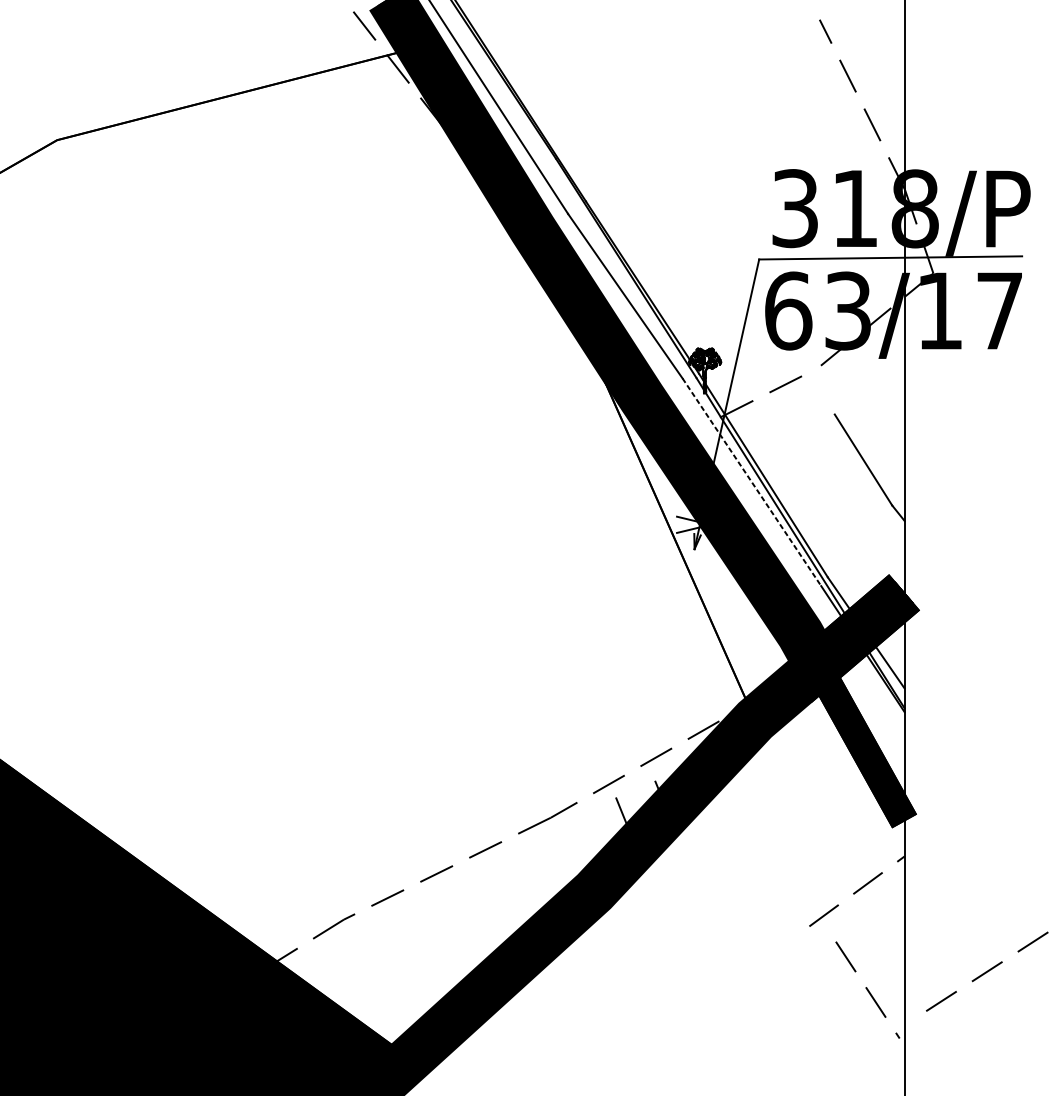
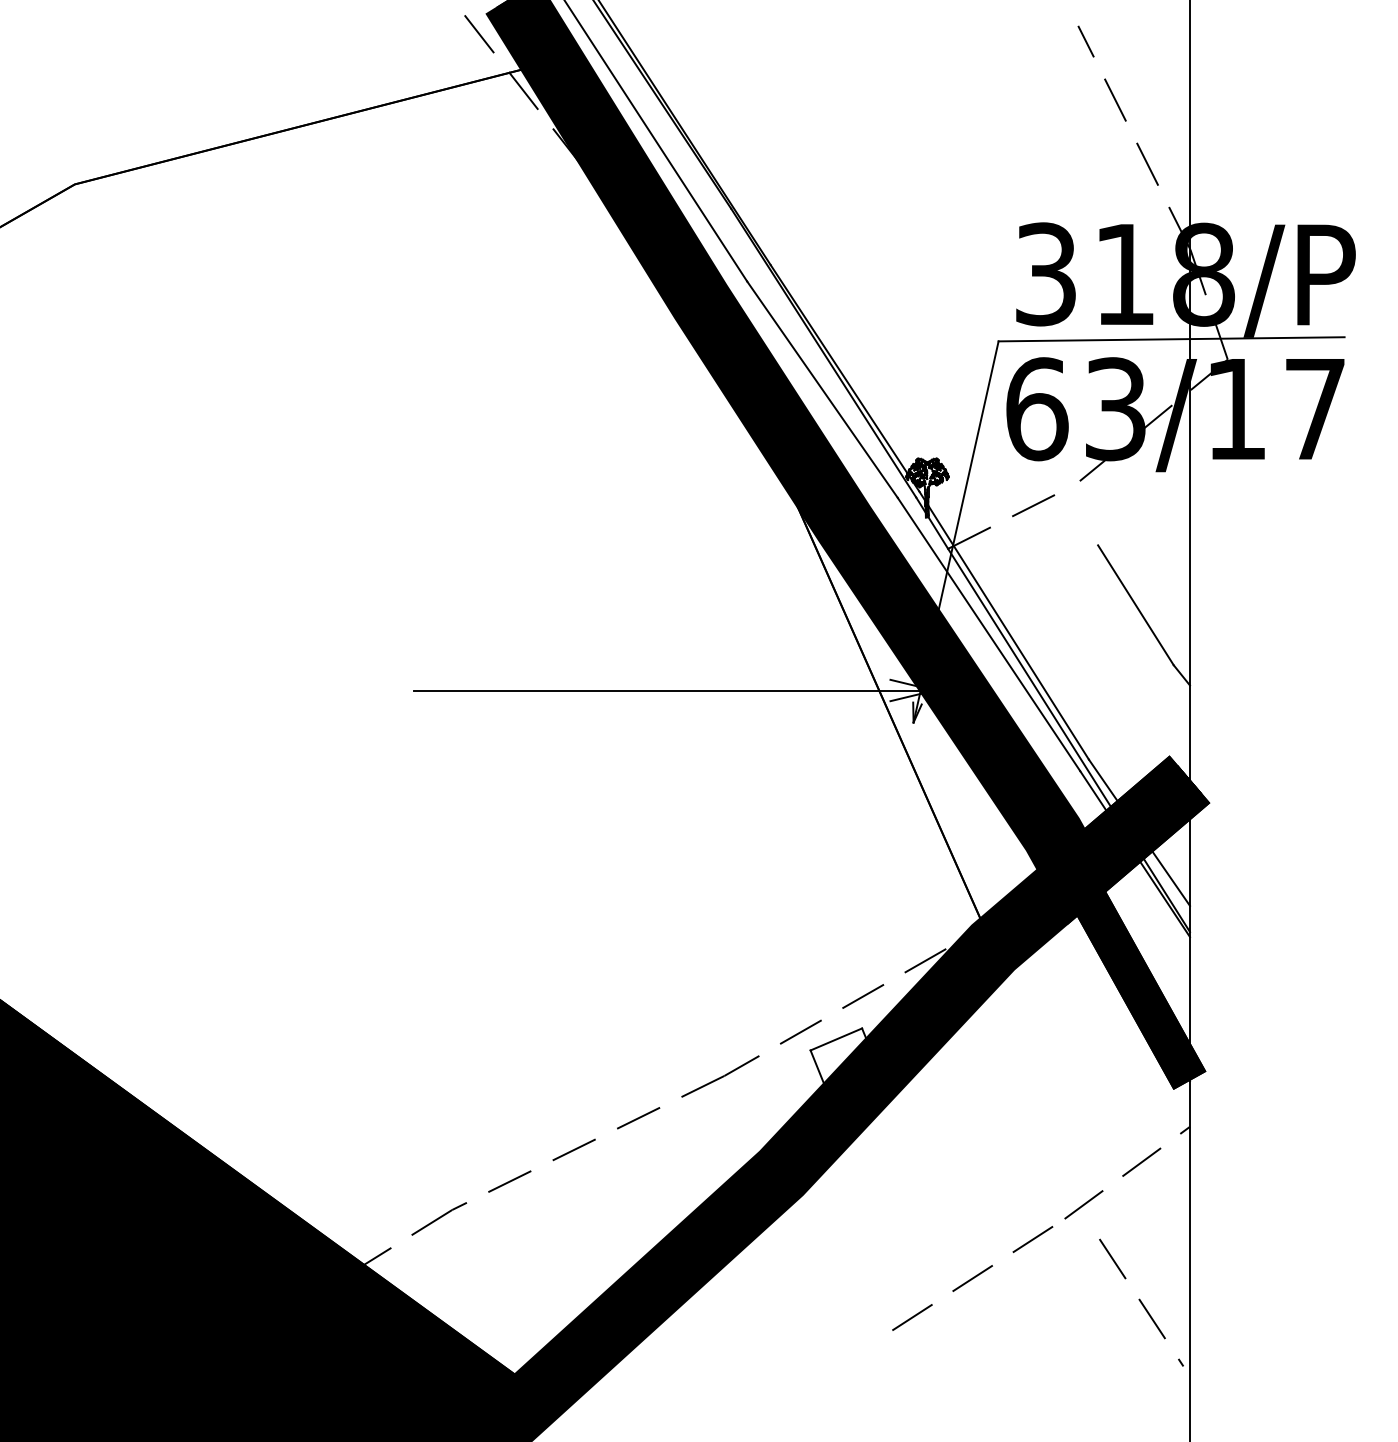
line: (752, 482) -> (989, 634), dashed -> solid
line: (512, 524) -> (674, 690), added
line: (636, 790) -> (836, 1039), added
line: (987, 971) -> (972, 1278), moved

